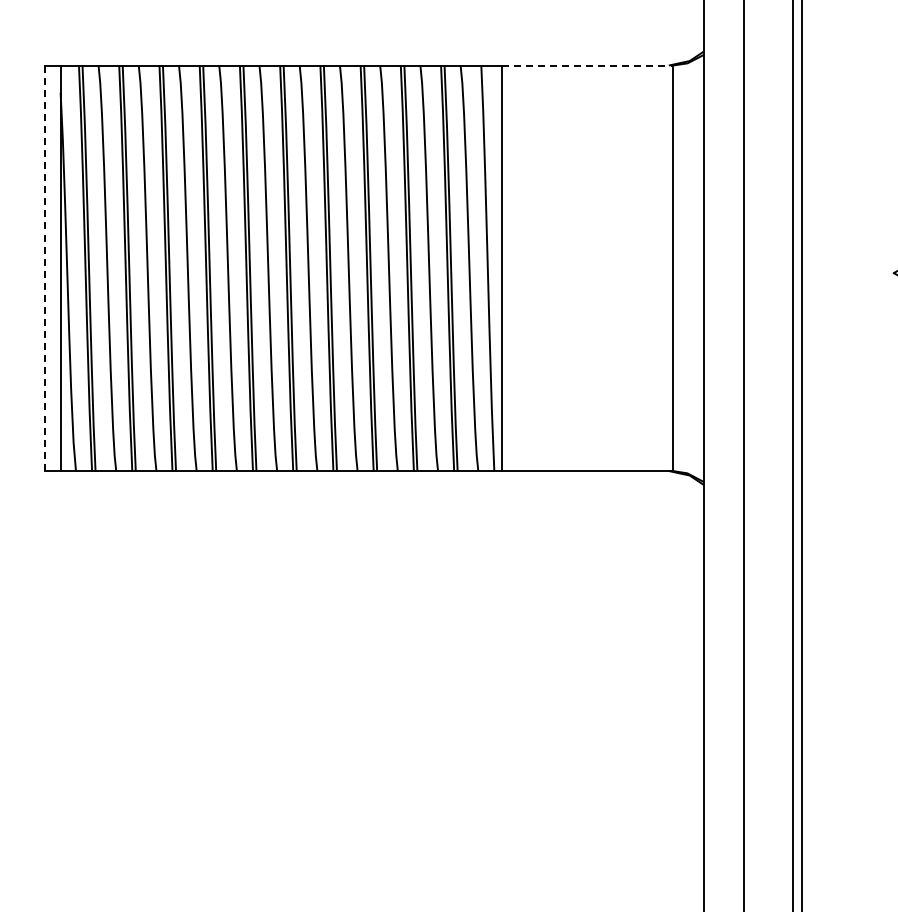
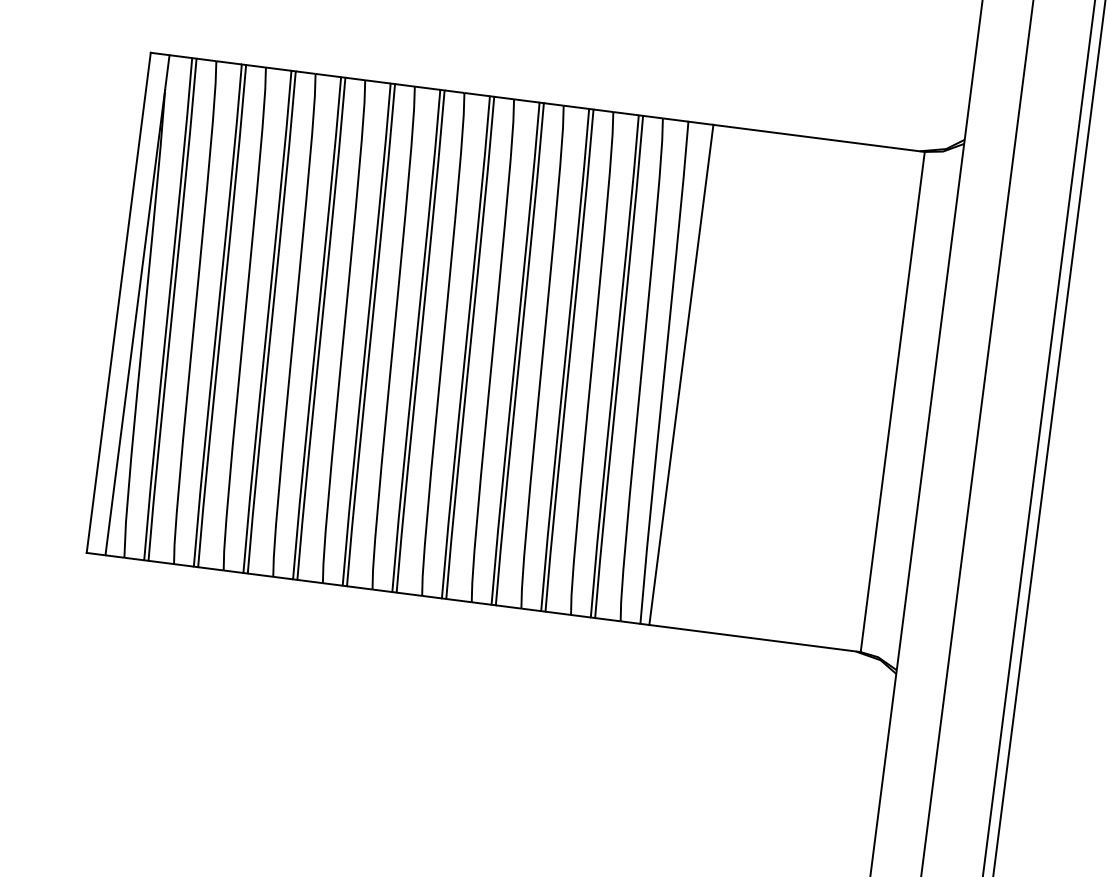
line: (587, 65) -> (819, 138), dashed -> solid
line: (45, 268) -> (118, 303), dashed -> solid

